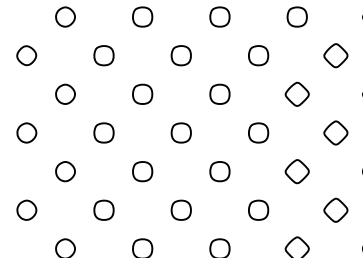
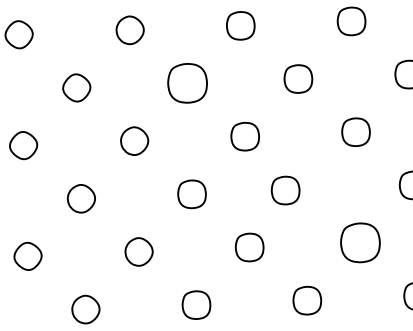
part: (103, 55) -> (186, 83), size x1.4
part: (180, 132) -> (284, 189), moved
part: (219, 171) -> (359, 242), size x1.4

